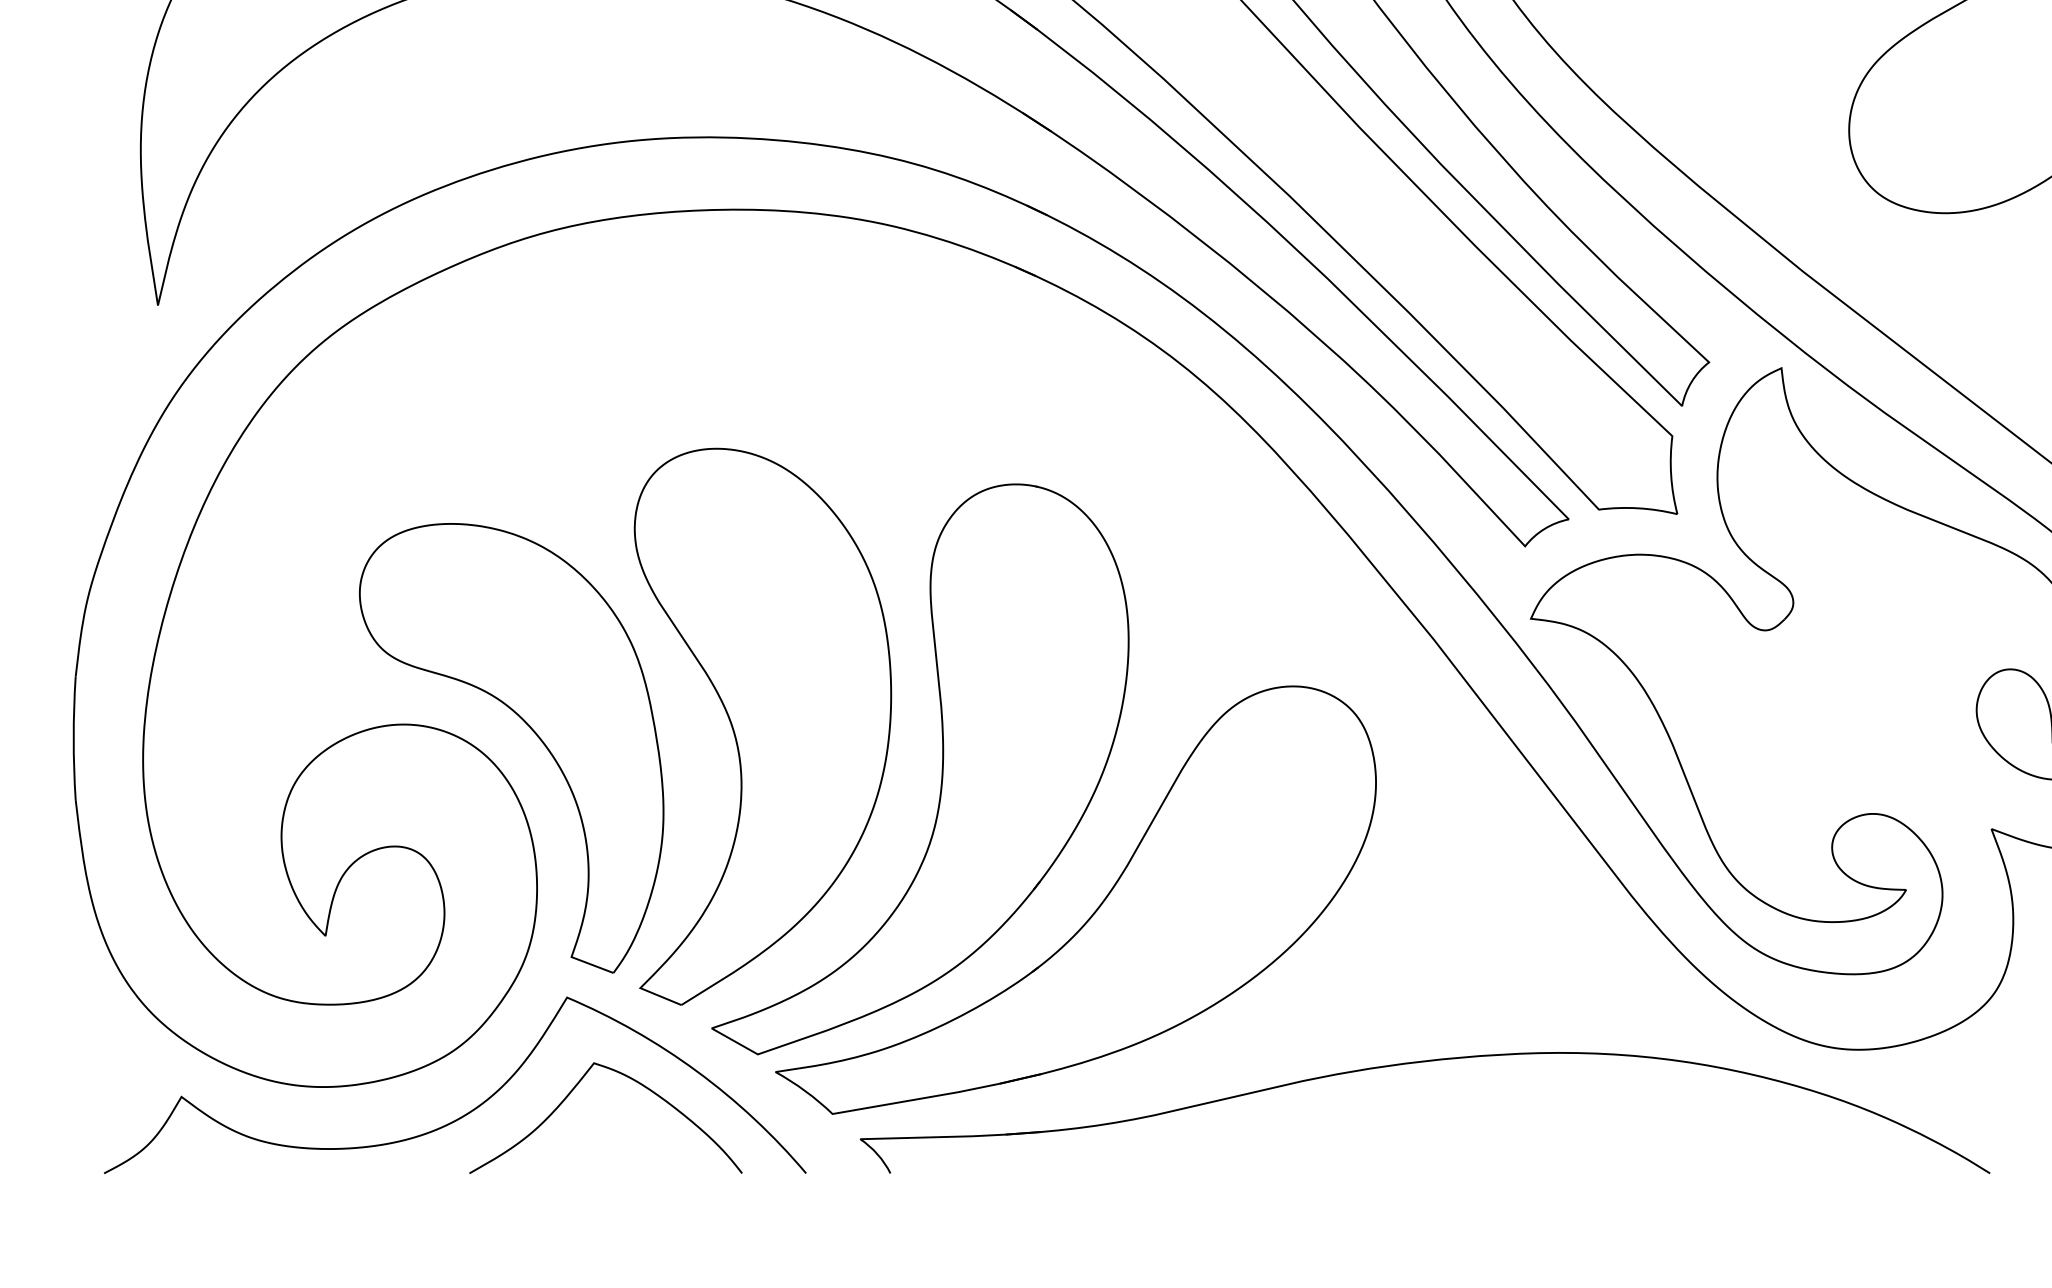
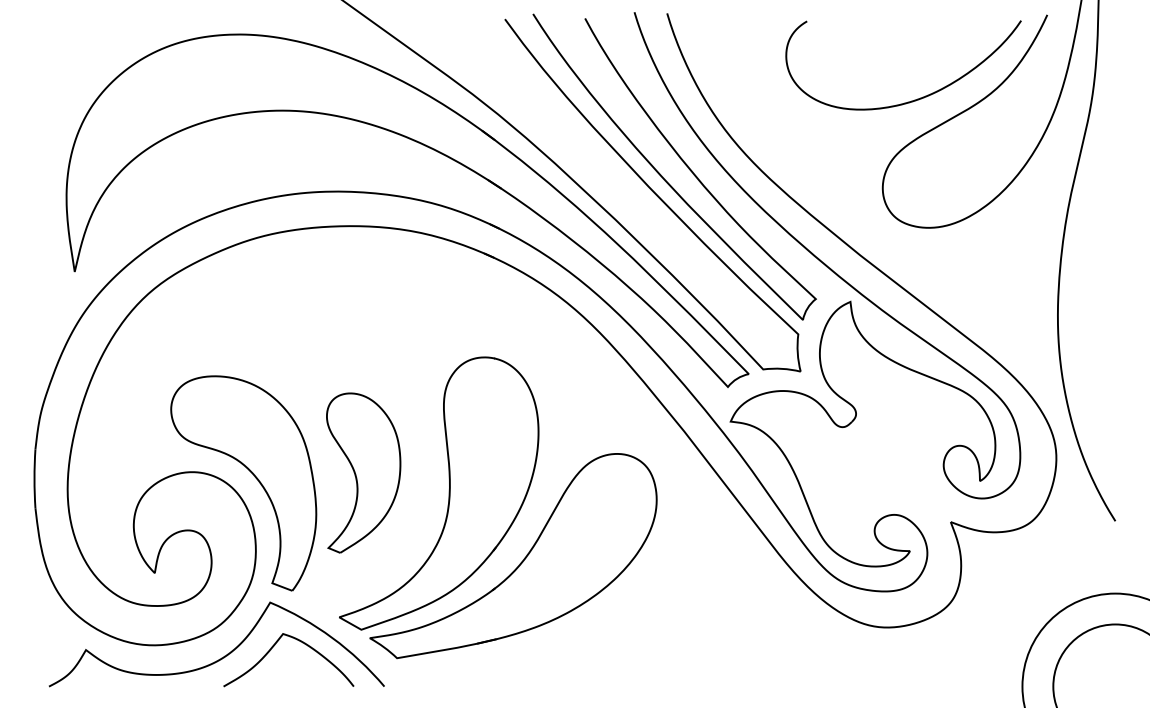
part: (762, 725) -> (363, 472), size x0.6
part: (1421, 1064) -> (678, 634), removed

